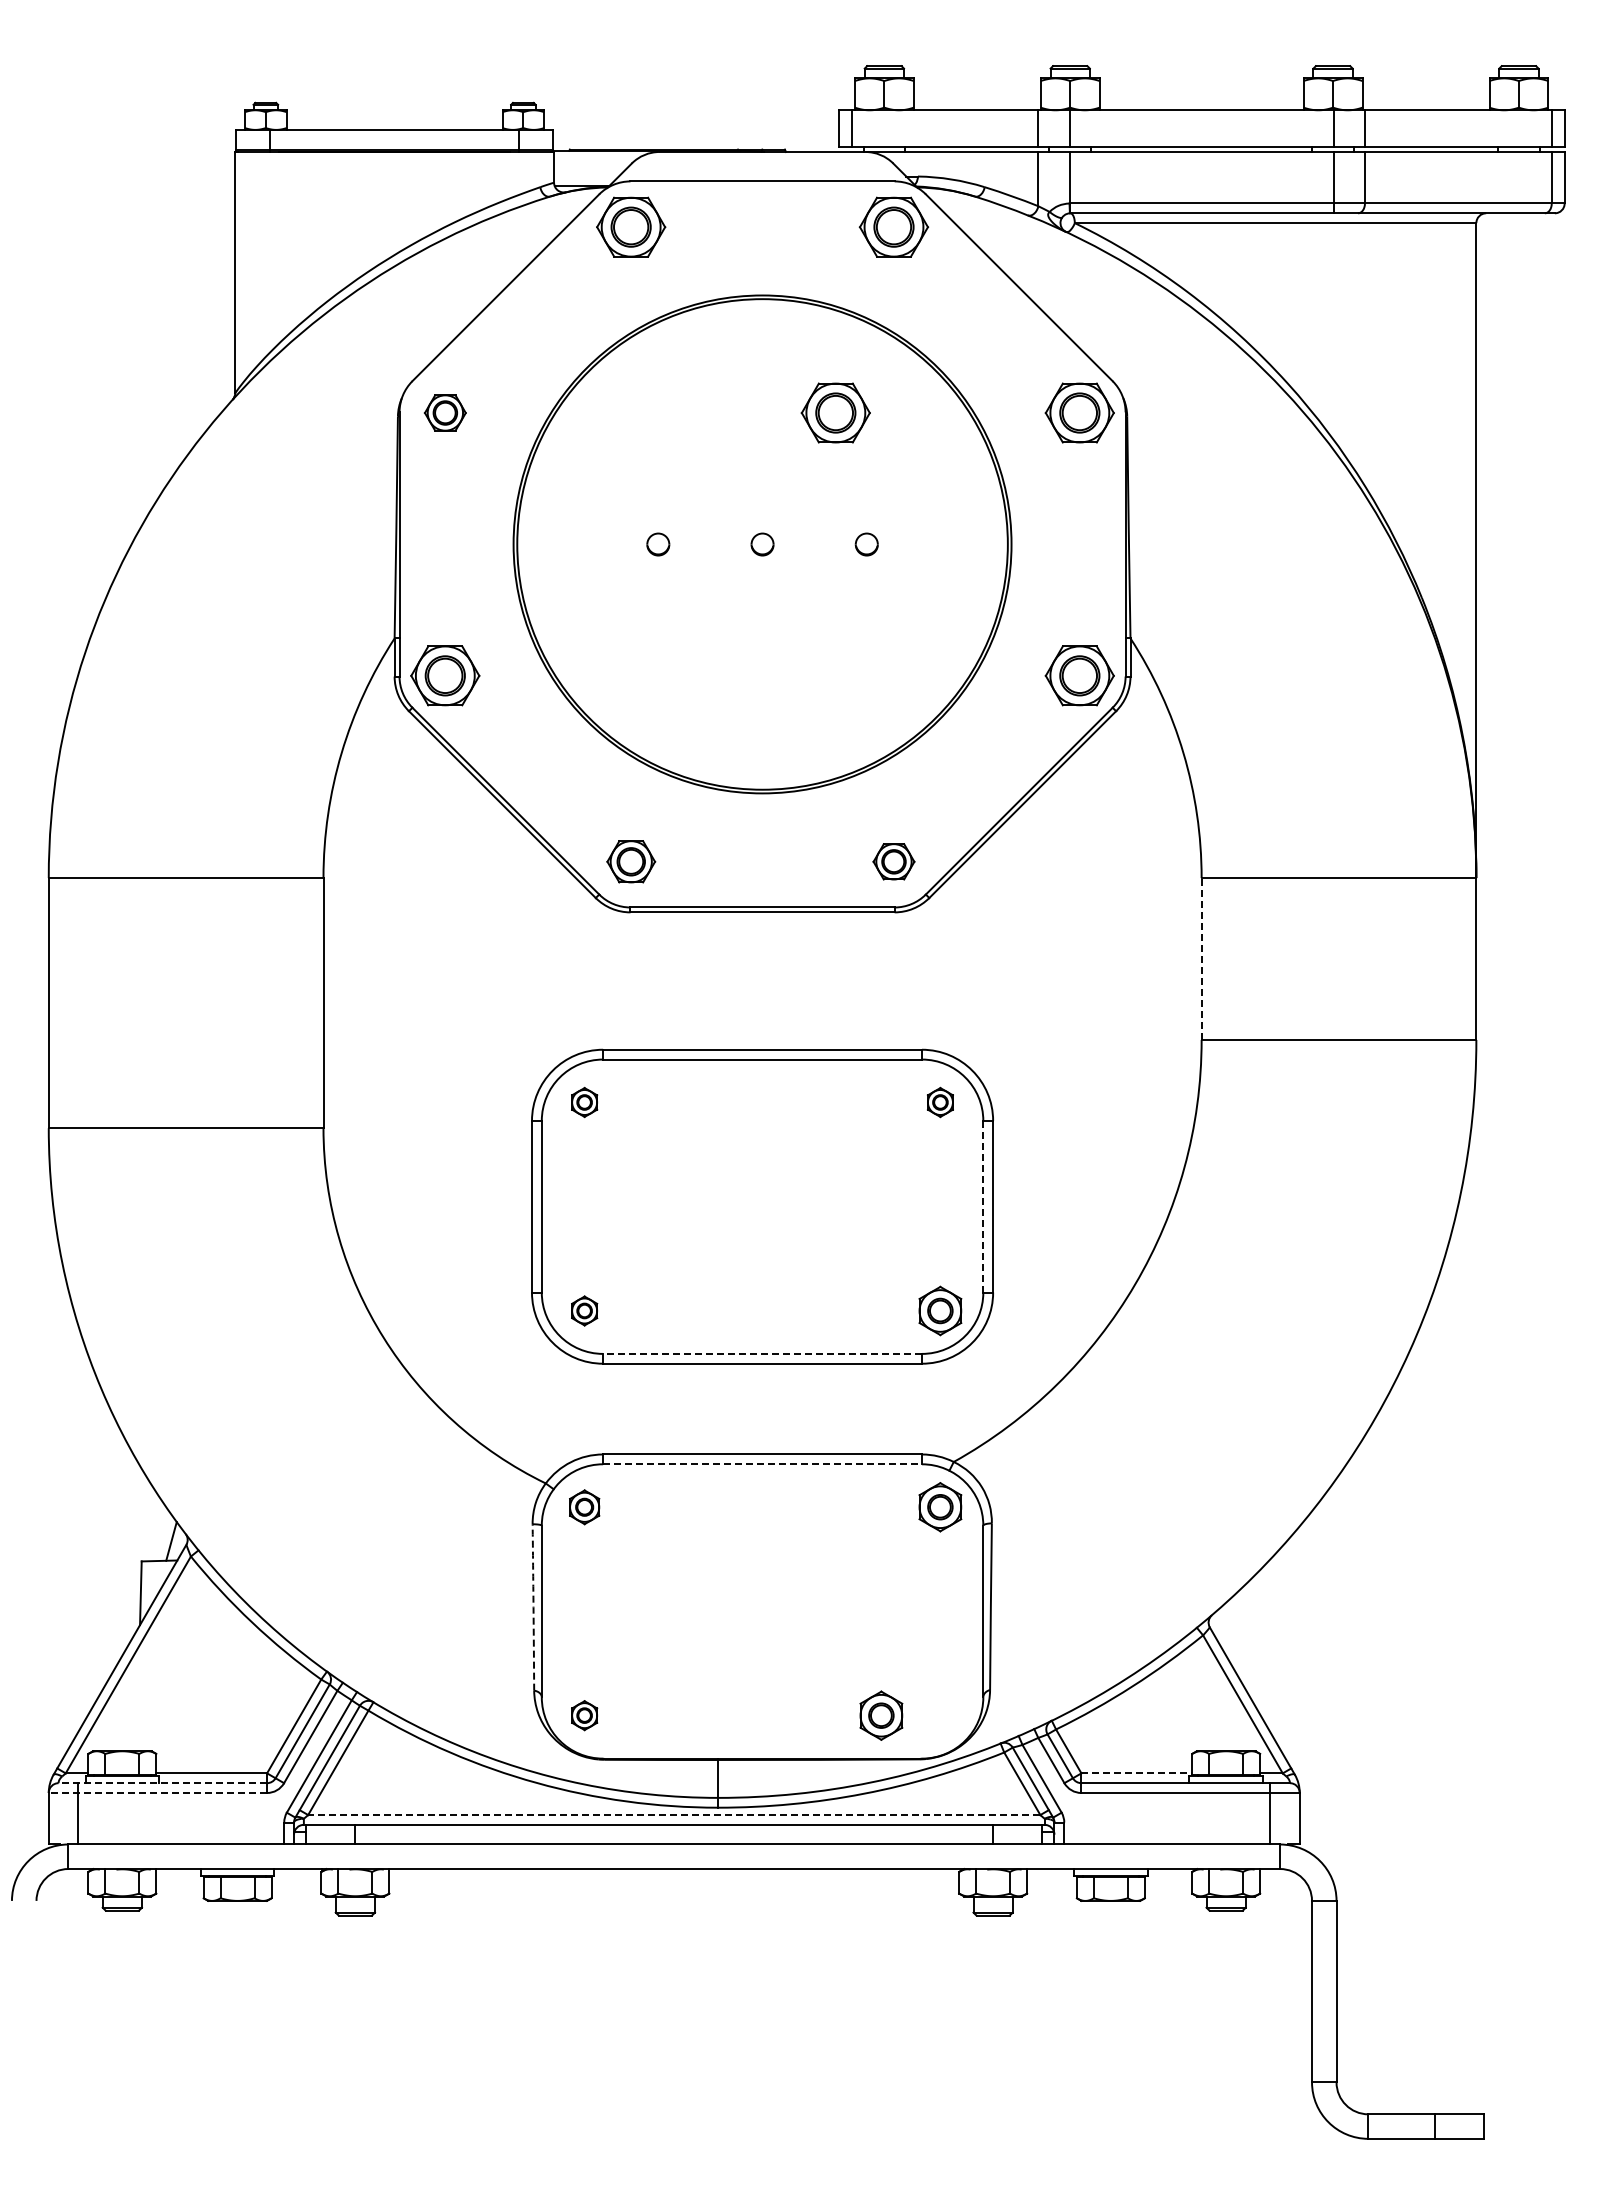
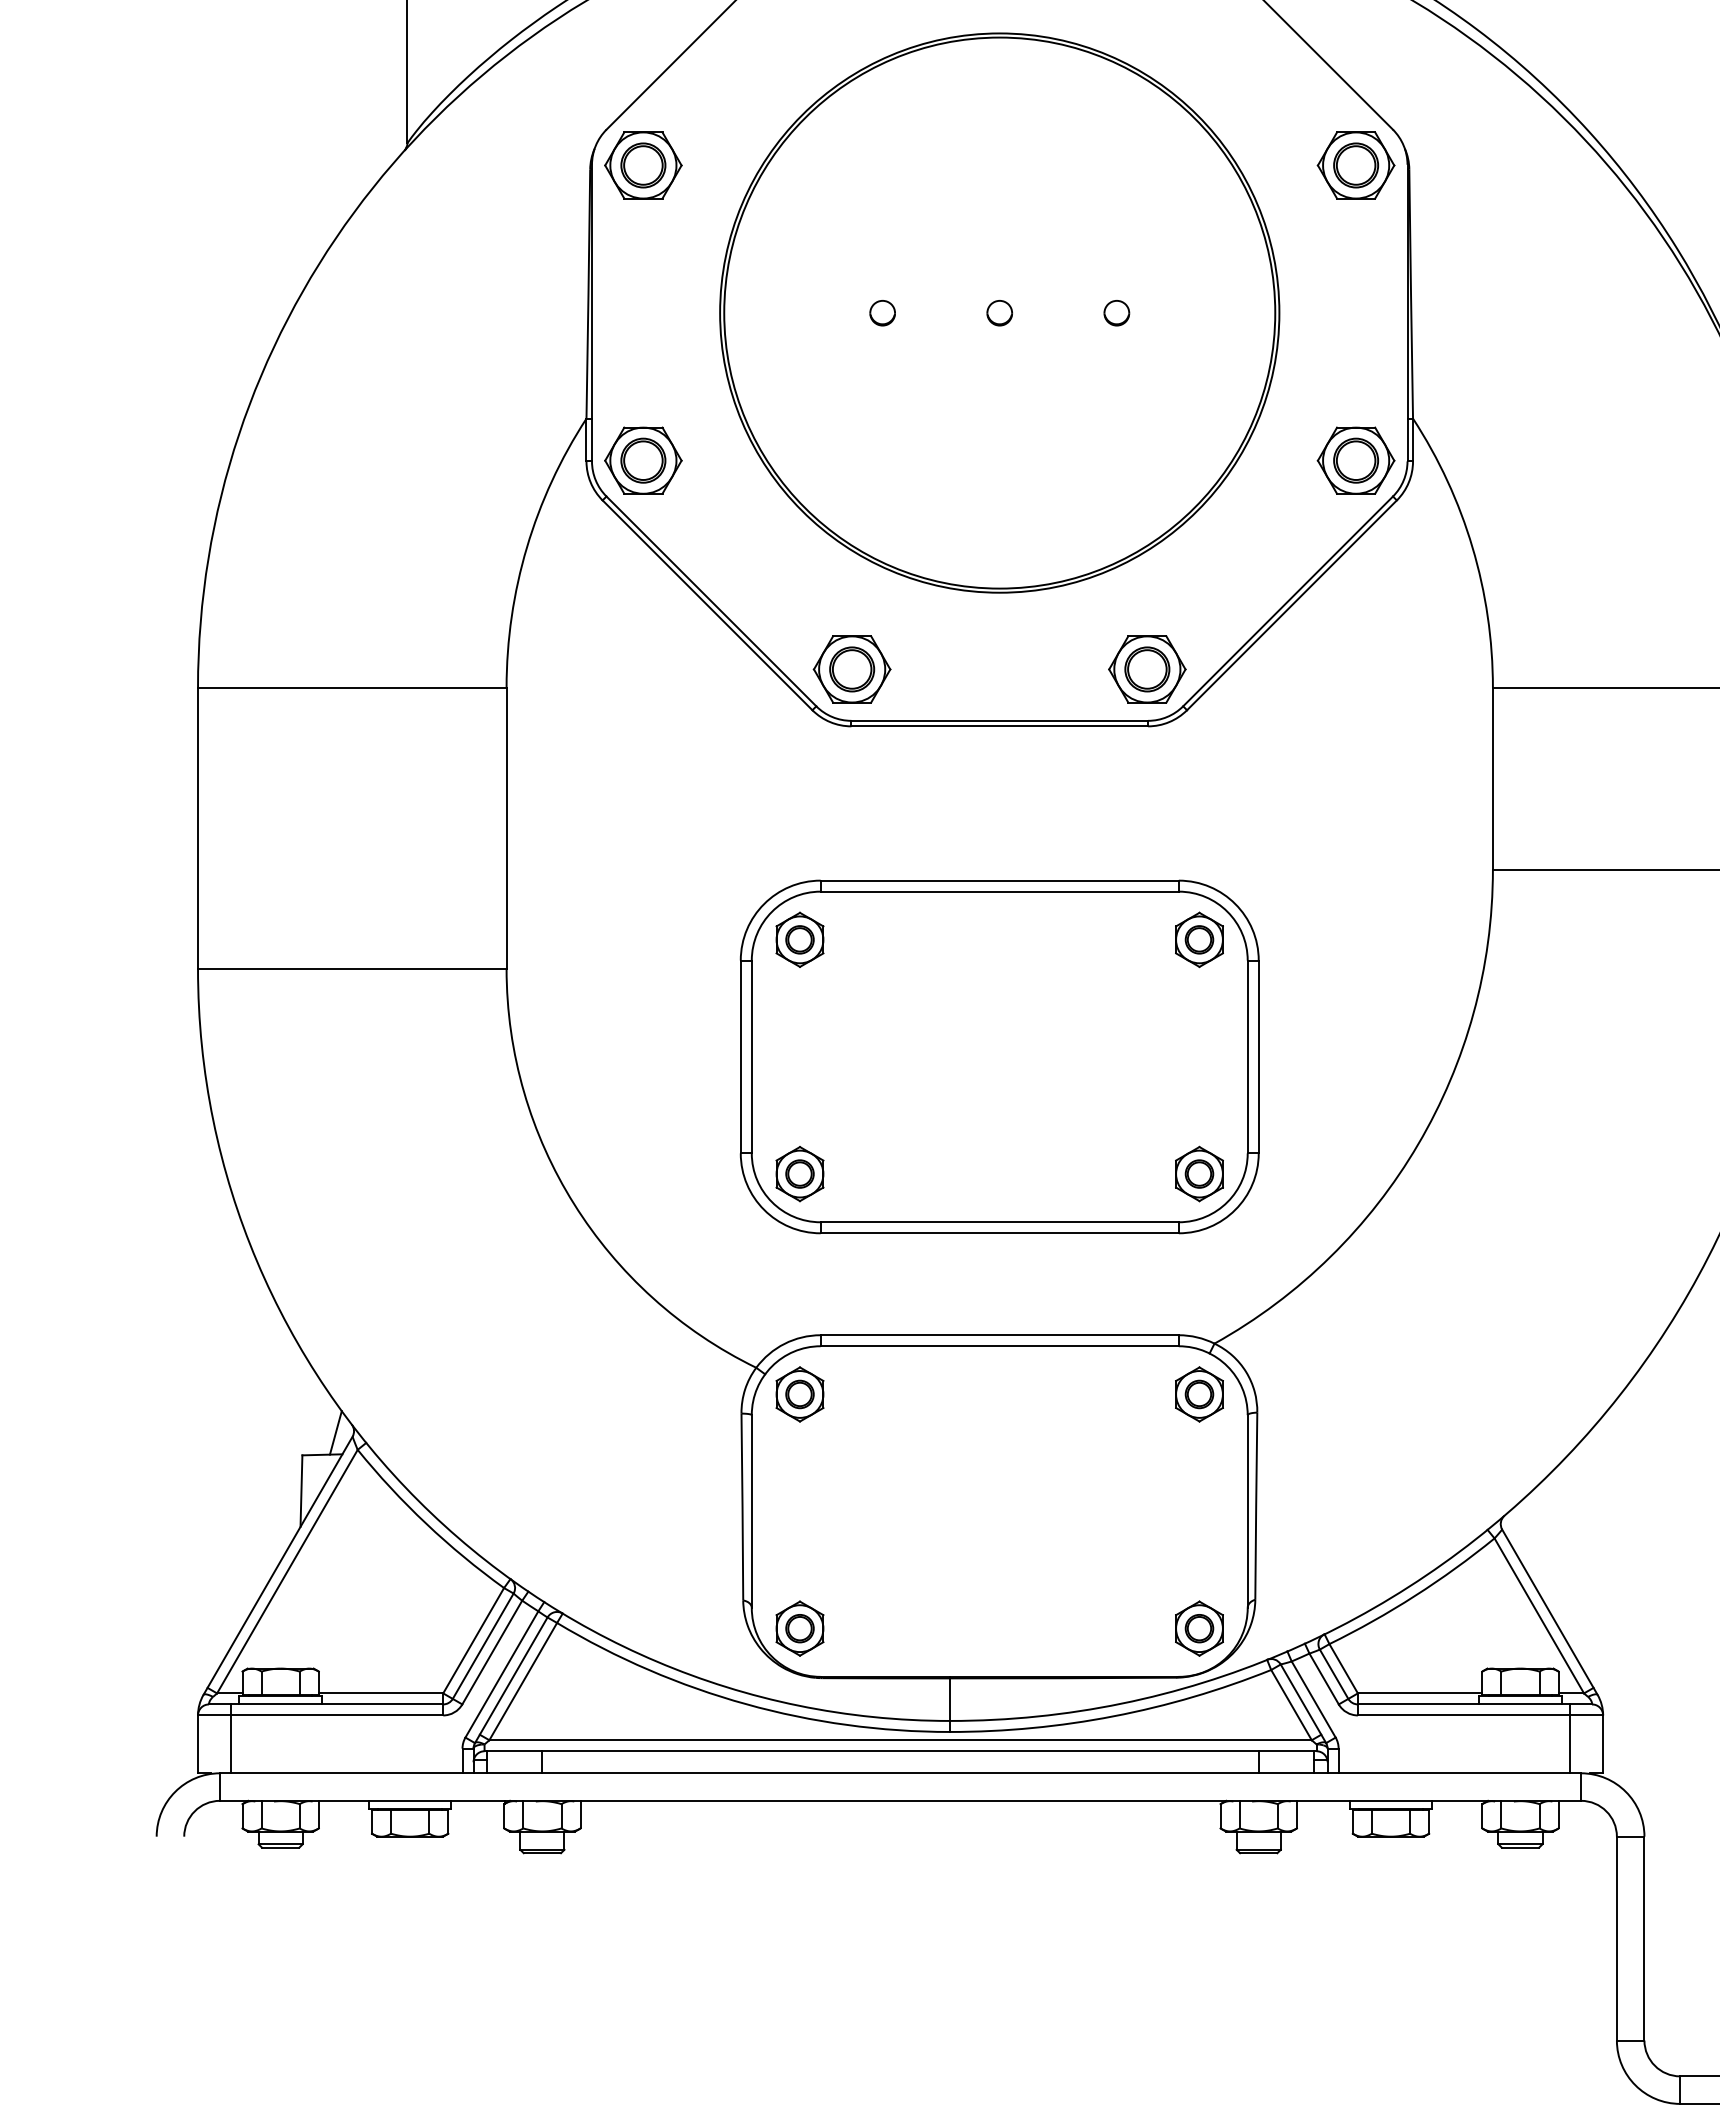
part: (445, 412) -> (643, 164), size x1.67
part: (835, 412) -> (1081, 164), removed
part: (631, 861) -> (852, 669), size x1.43
part: (893, 861) -> (1146, 669), size x1.67
line: (1201, 958) -> (1492, 778), dashed -> solid
part: (584, 1102) -> (799, 939), size x1.67
part: (940, 1102) -> (1199, 939), size x1.67
line: (983, 1206) -> (1247, 1056), dashed -> solid
part: (584, 1310) -> (799, 1173), size x1.67
line: (762, 1353) -> (999, 1221), dashed -> solid
line: (763, 1464) -> (1000, 1346), dashed -> solid
part: (584, 1507) -> (799, 1394), size x1.43
arc: (533, 1607) -> (742, 1507), dashed -> solid
part: (584, 1715) -> (799, 1628), size x1.67
part: (881, 1715) -> (1199, 1628), moved
line: (1137, 1773) -> (1420, 1693), dashed -> solid
line: (162, 1783) -> (325, 1704), dashed -> solid
line: (157, 1792) -> (320, 1714), dashed -> solid
line: (673, 1815) -> (899, 1740), dashed -> solid

